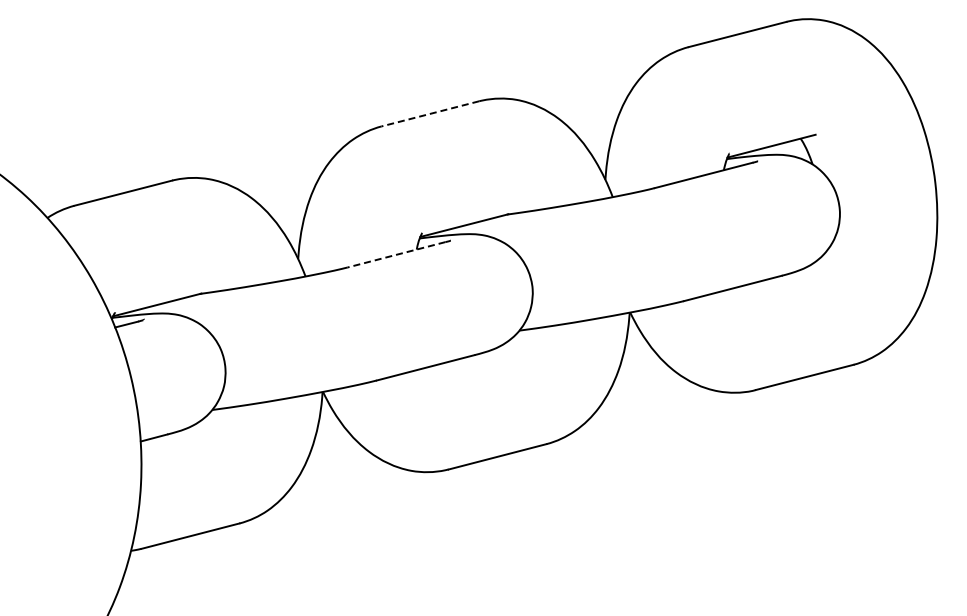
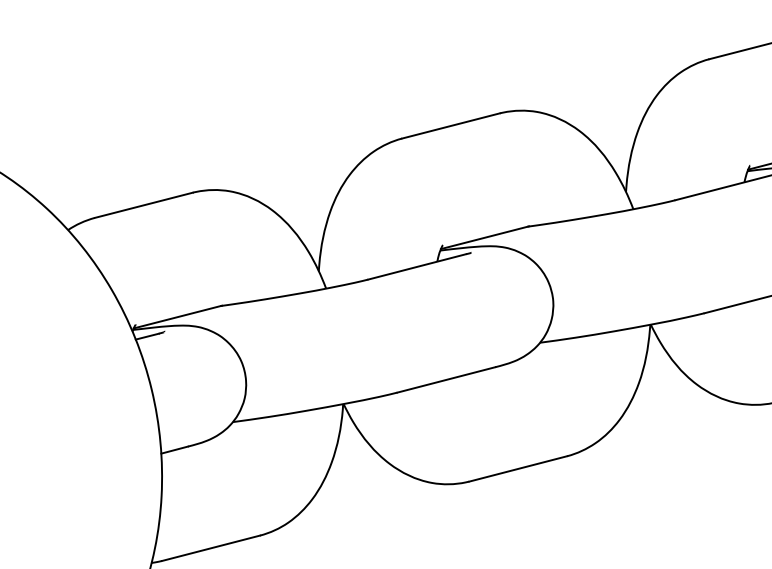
line: (429, 113) -> (450, 125), dashed -> solid
line: (396, 254) -> (417, 266), dashed -> solid

